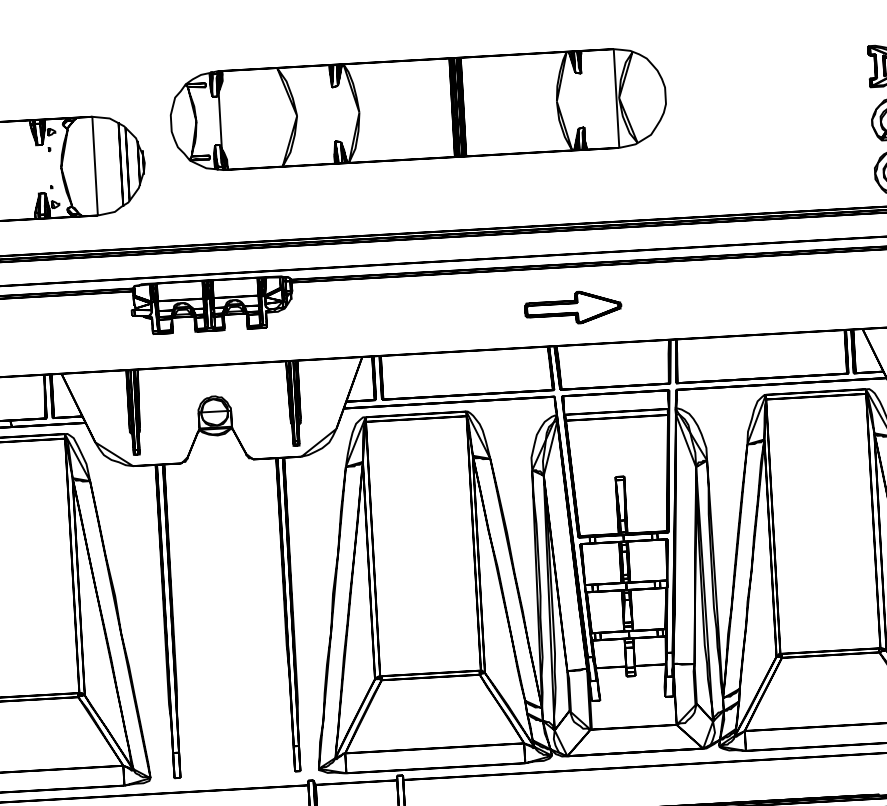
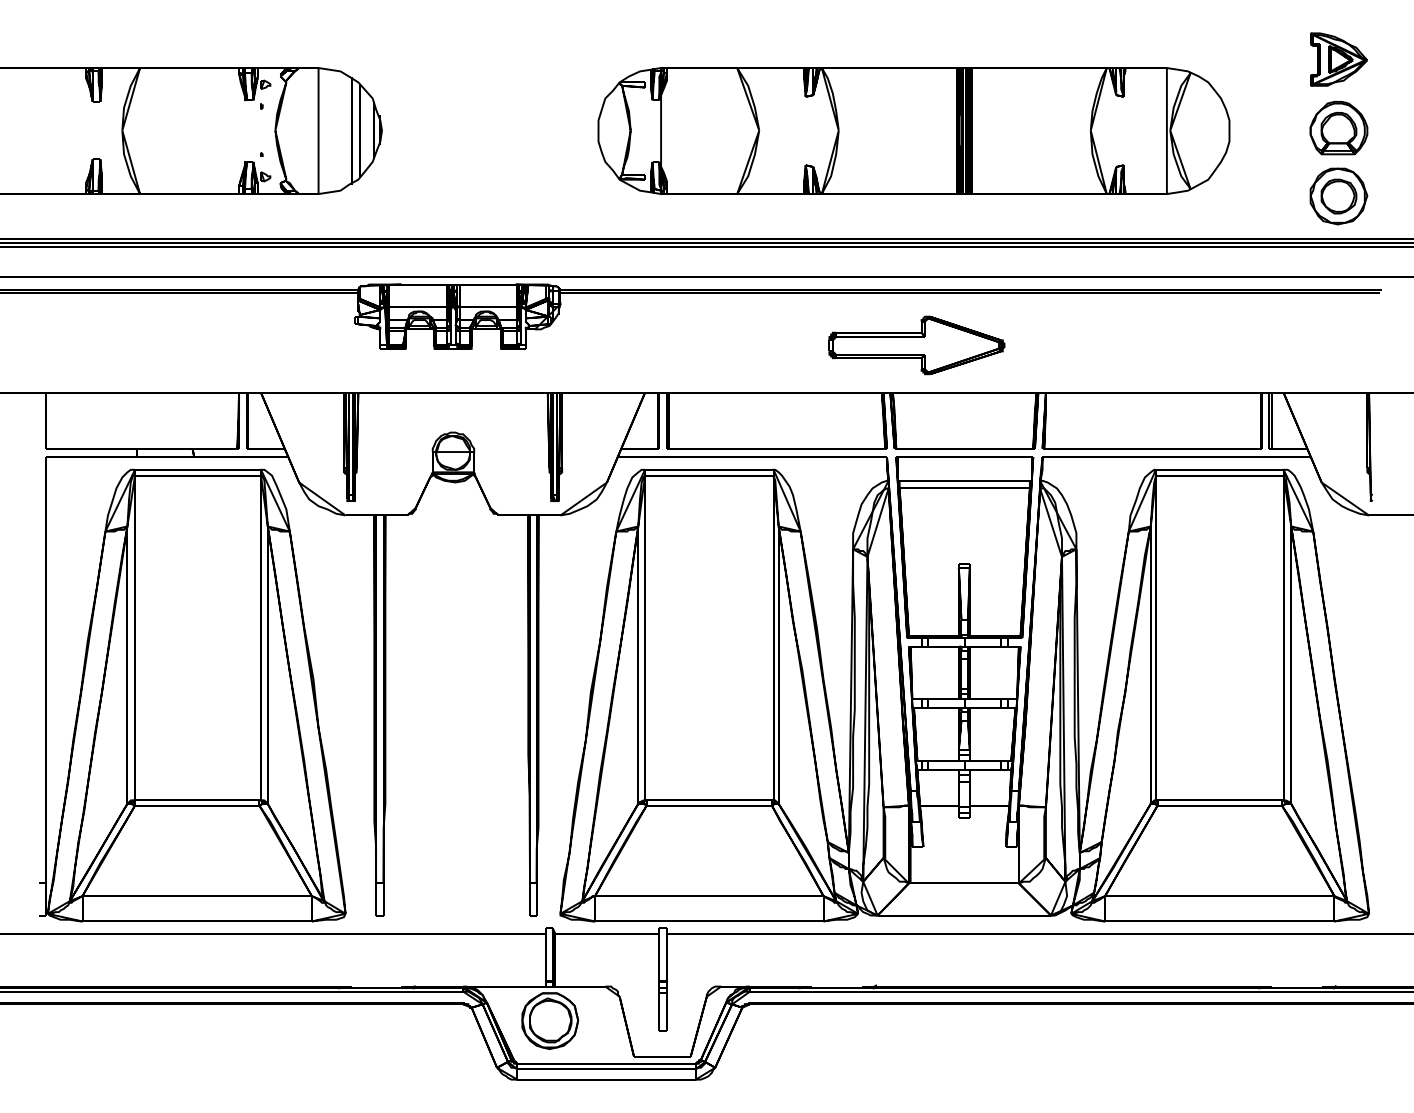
part: (417, 109) -> (913, 130), moved
part: (572, 307) -> (916, 345), size x1.43

